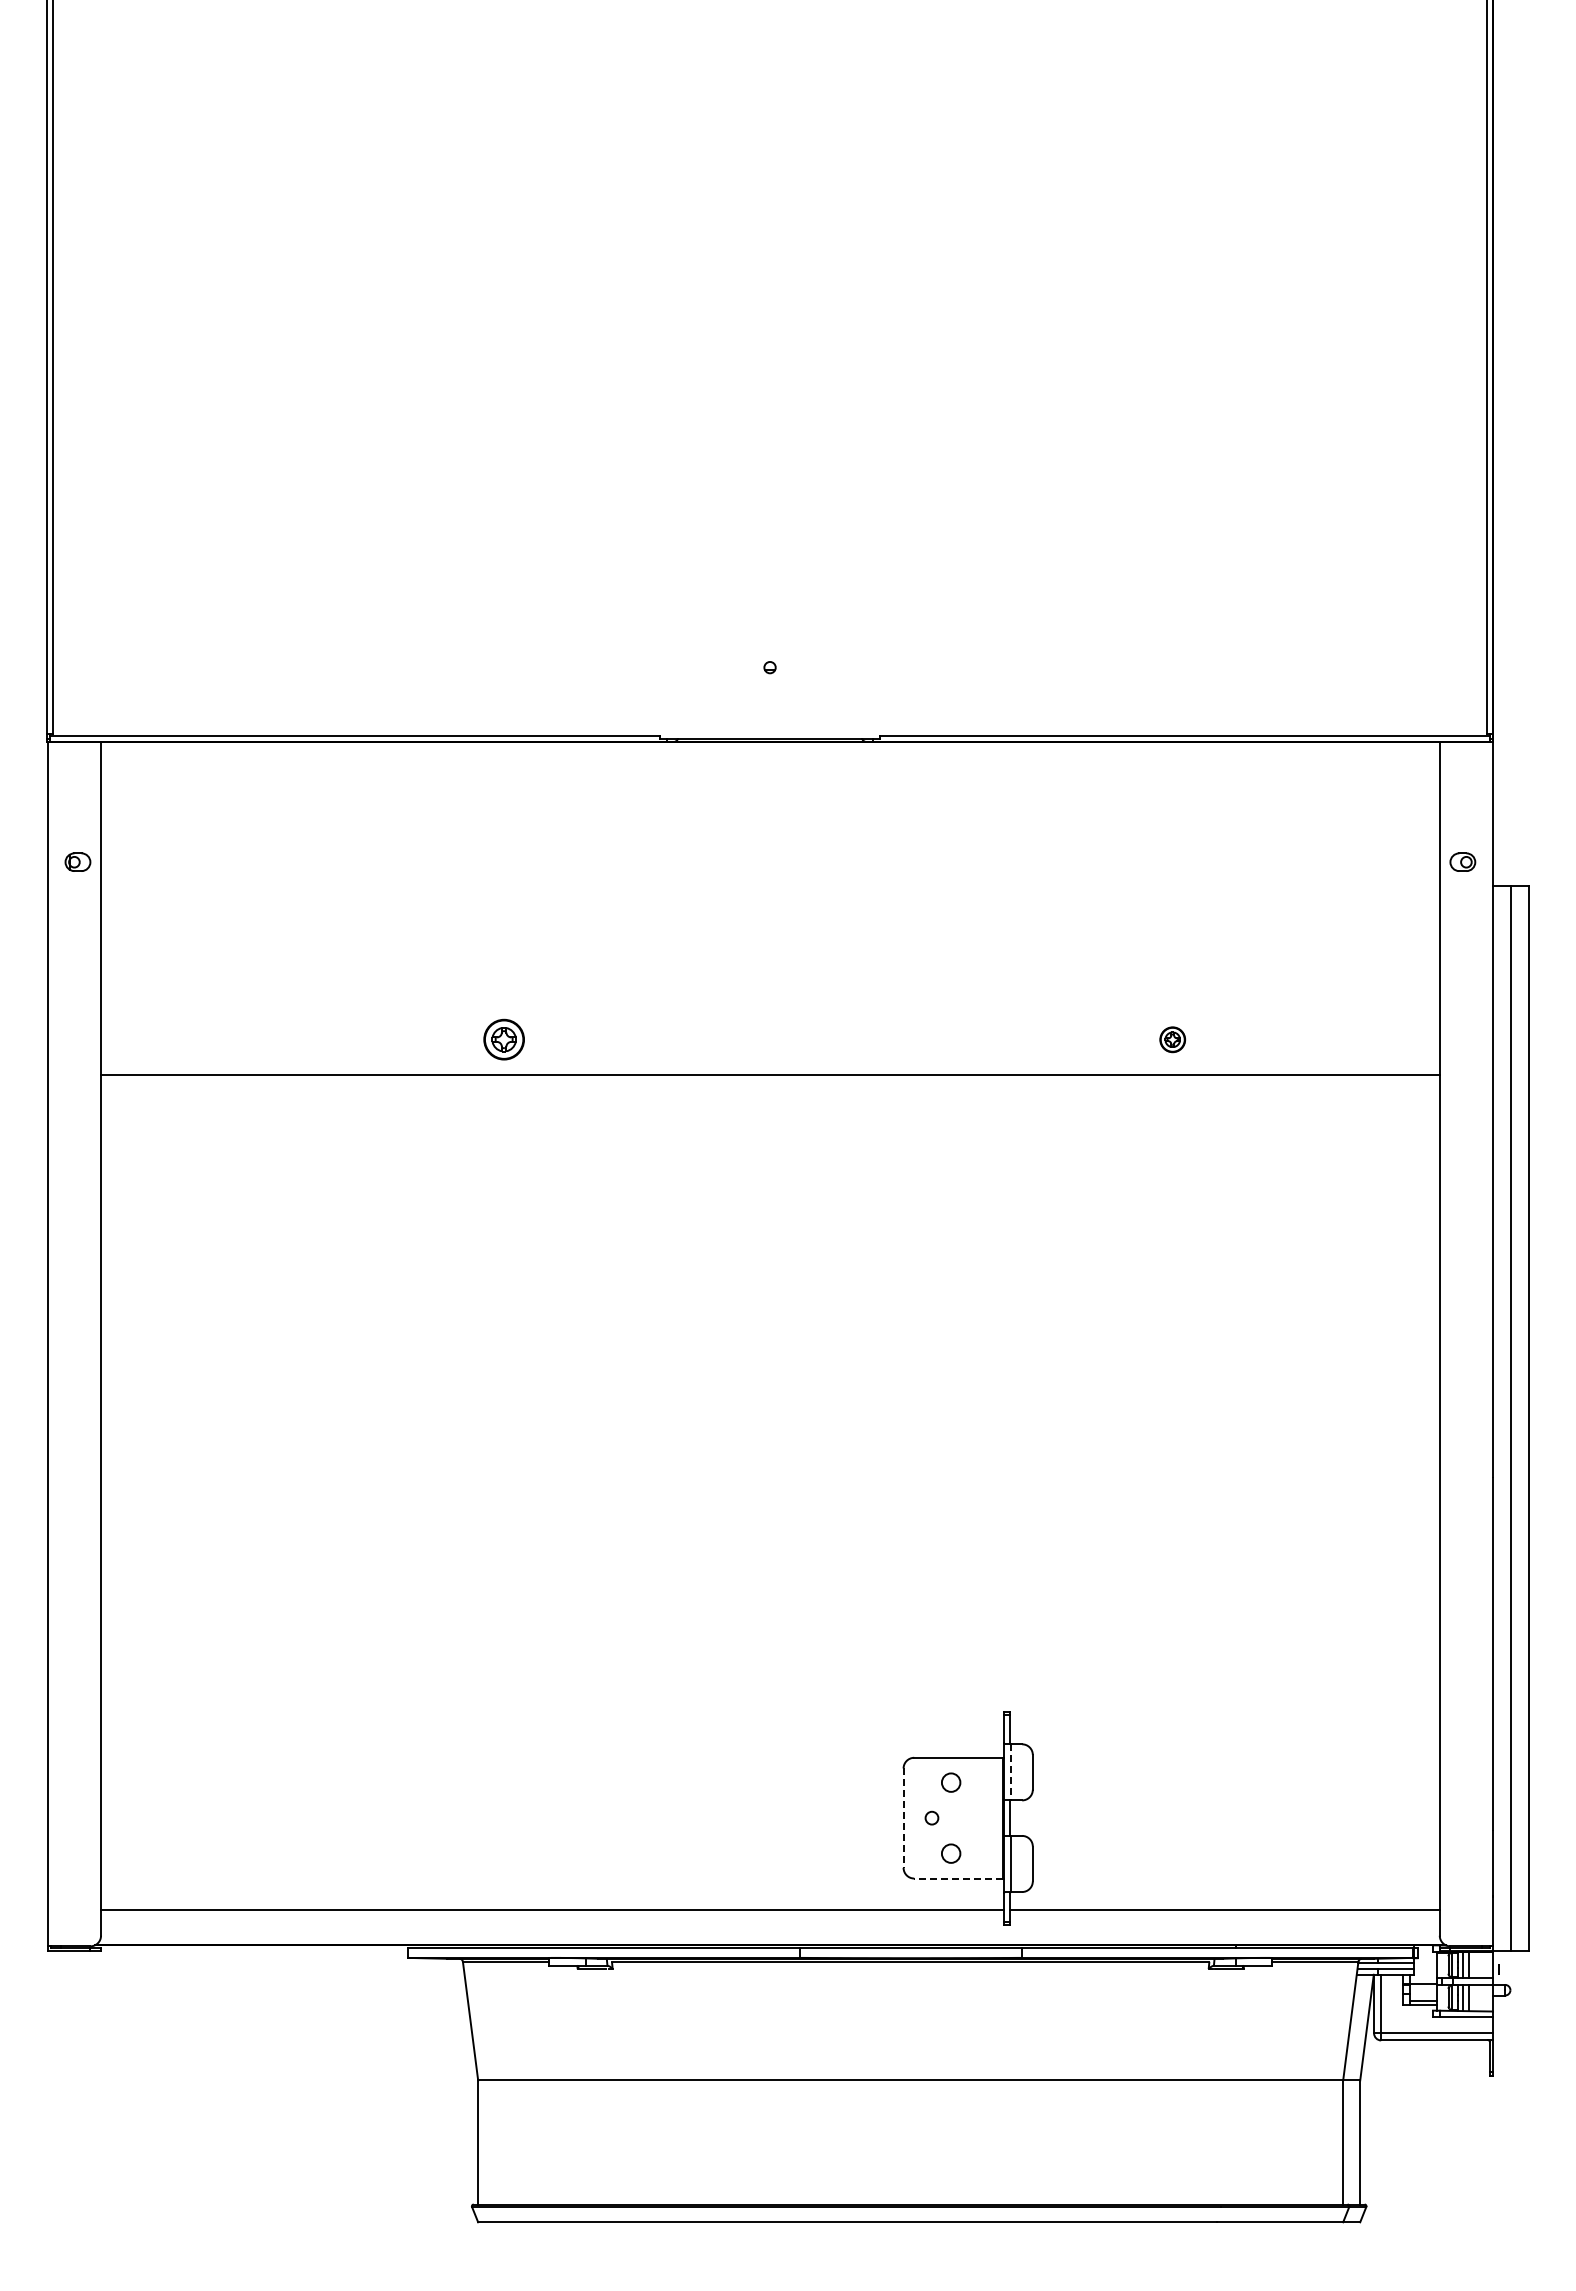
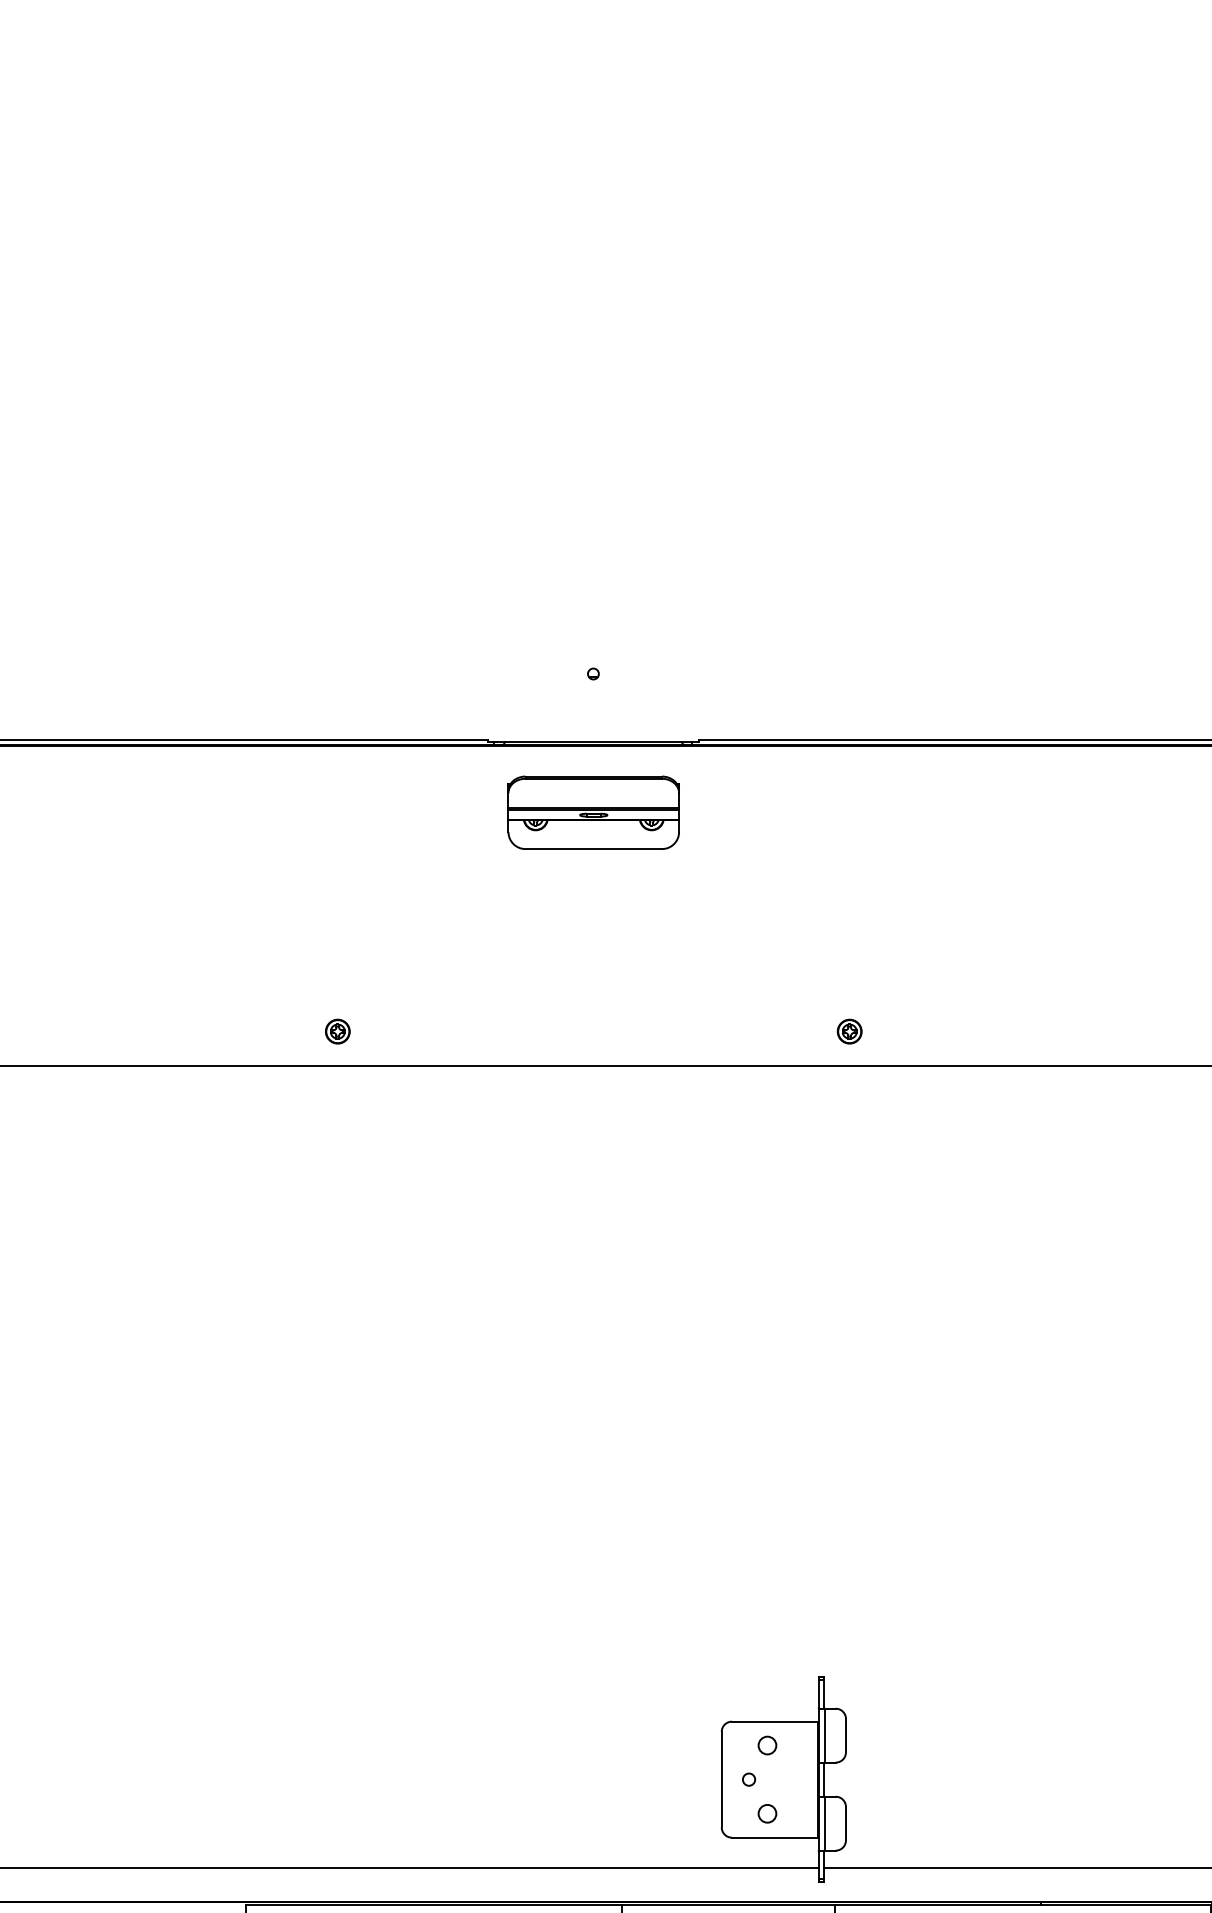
part: (770, 811) -> (593, 812), added
part: (503, 1039) -> (337, 1031), size x0.62
part: (1172, 1039) -> (849, 1031), moved
line: (1011, 1772) -> (825, 1735), dashed -> solid
line: (903, 1818) -> (721, 1779), dashed -> solid
line: (958, 1878) -> (774, 1837), dashed -> solid

